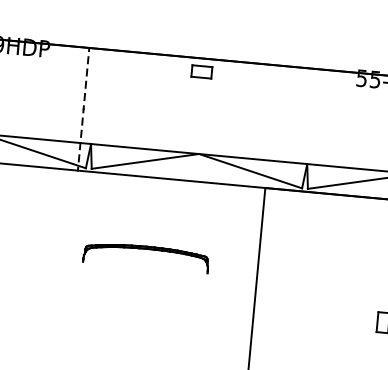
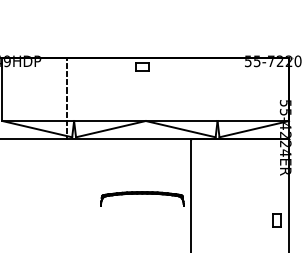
part: (146, 256) -> (142, 198), moved

